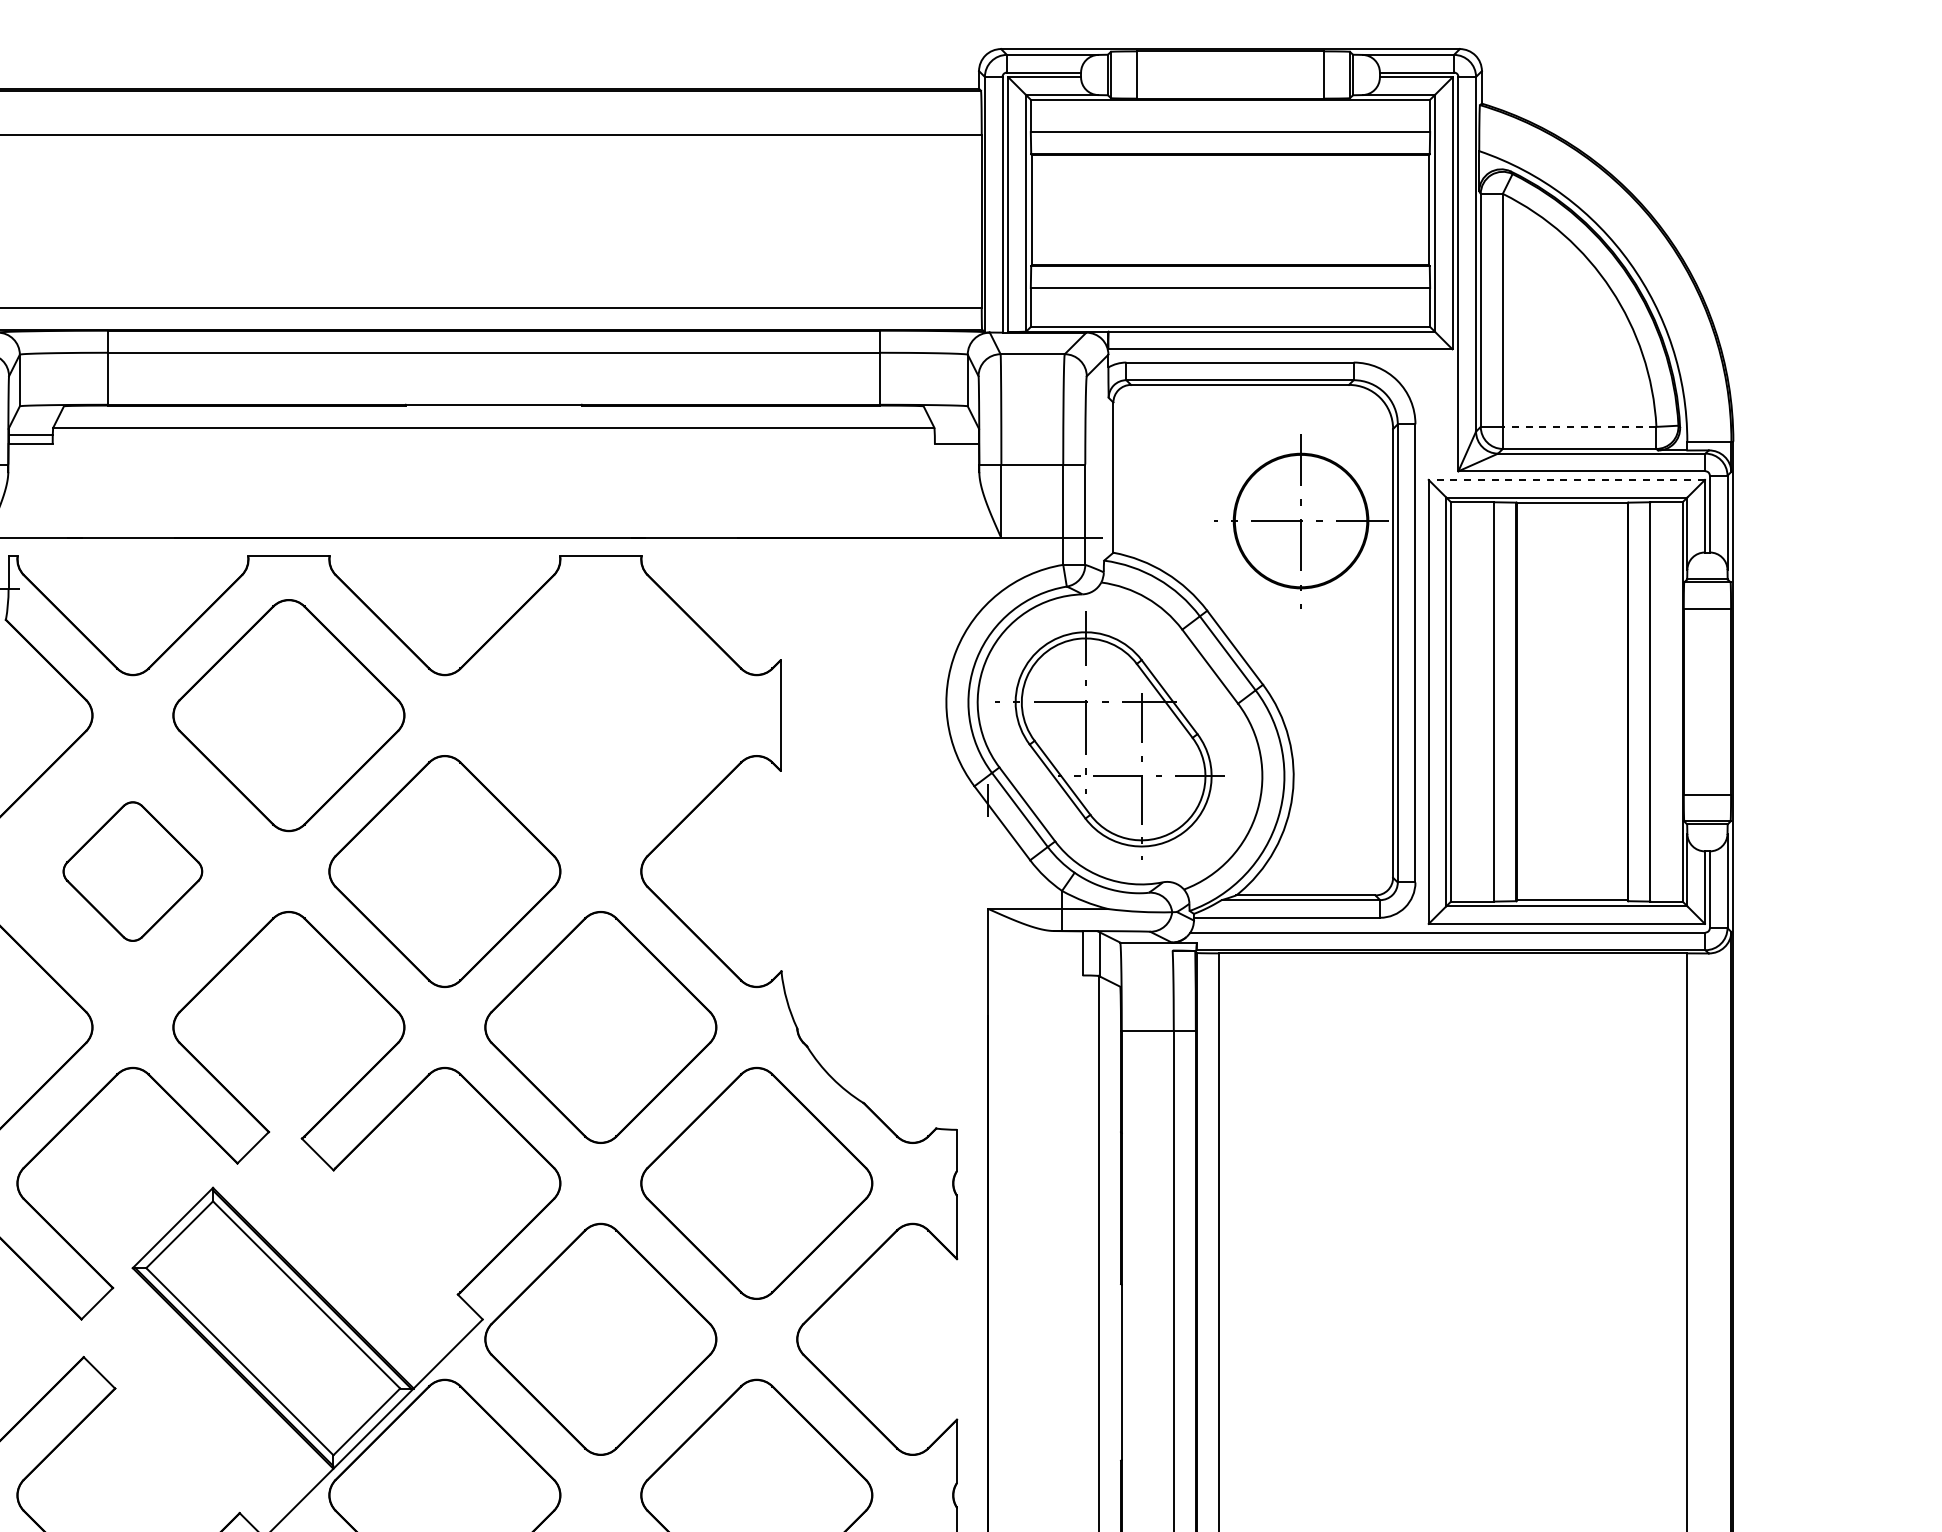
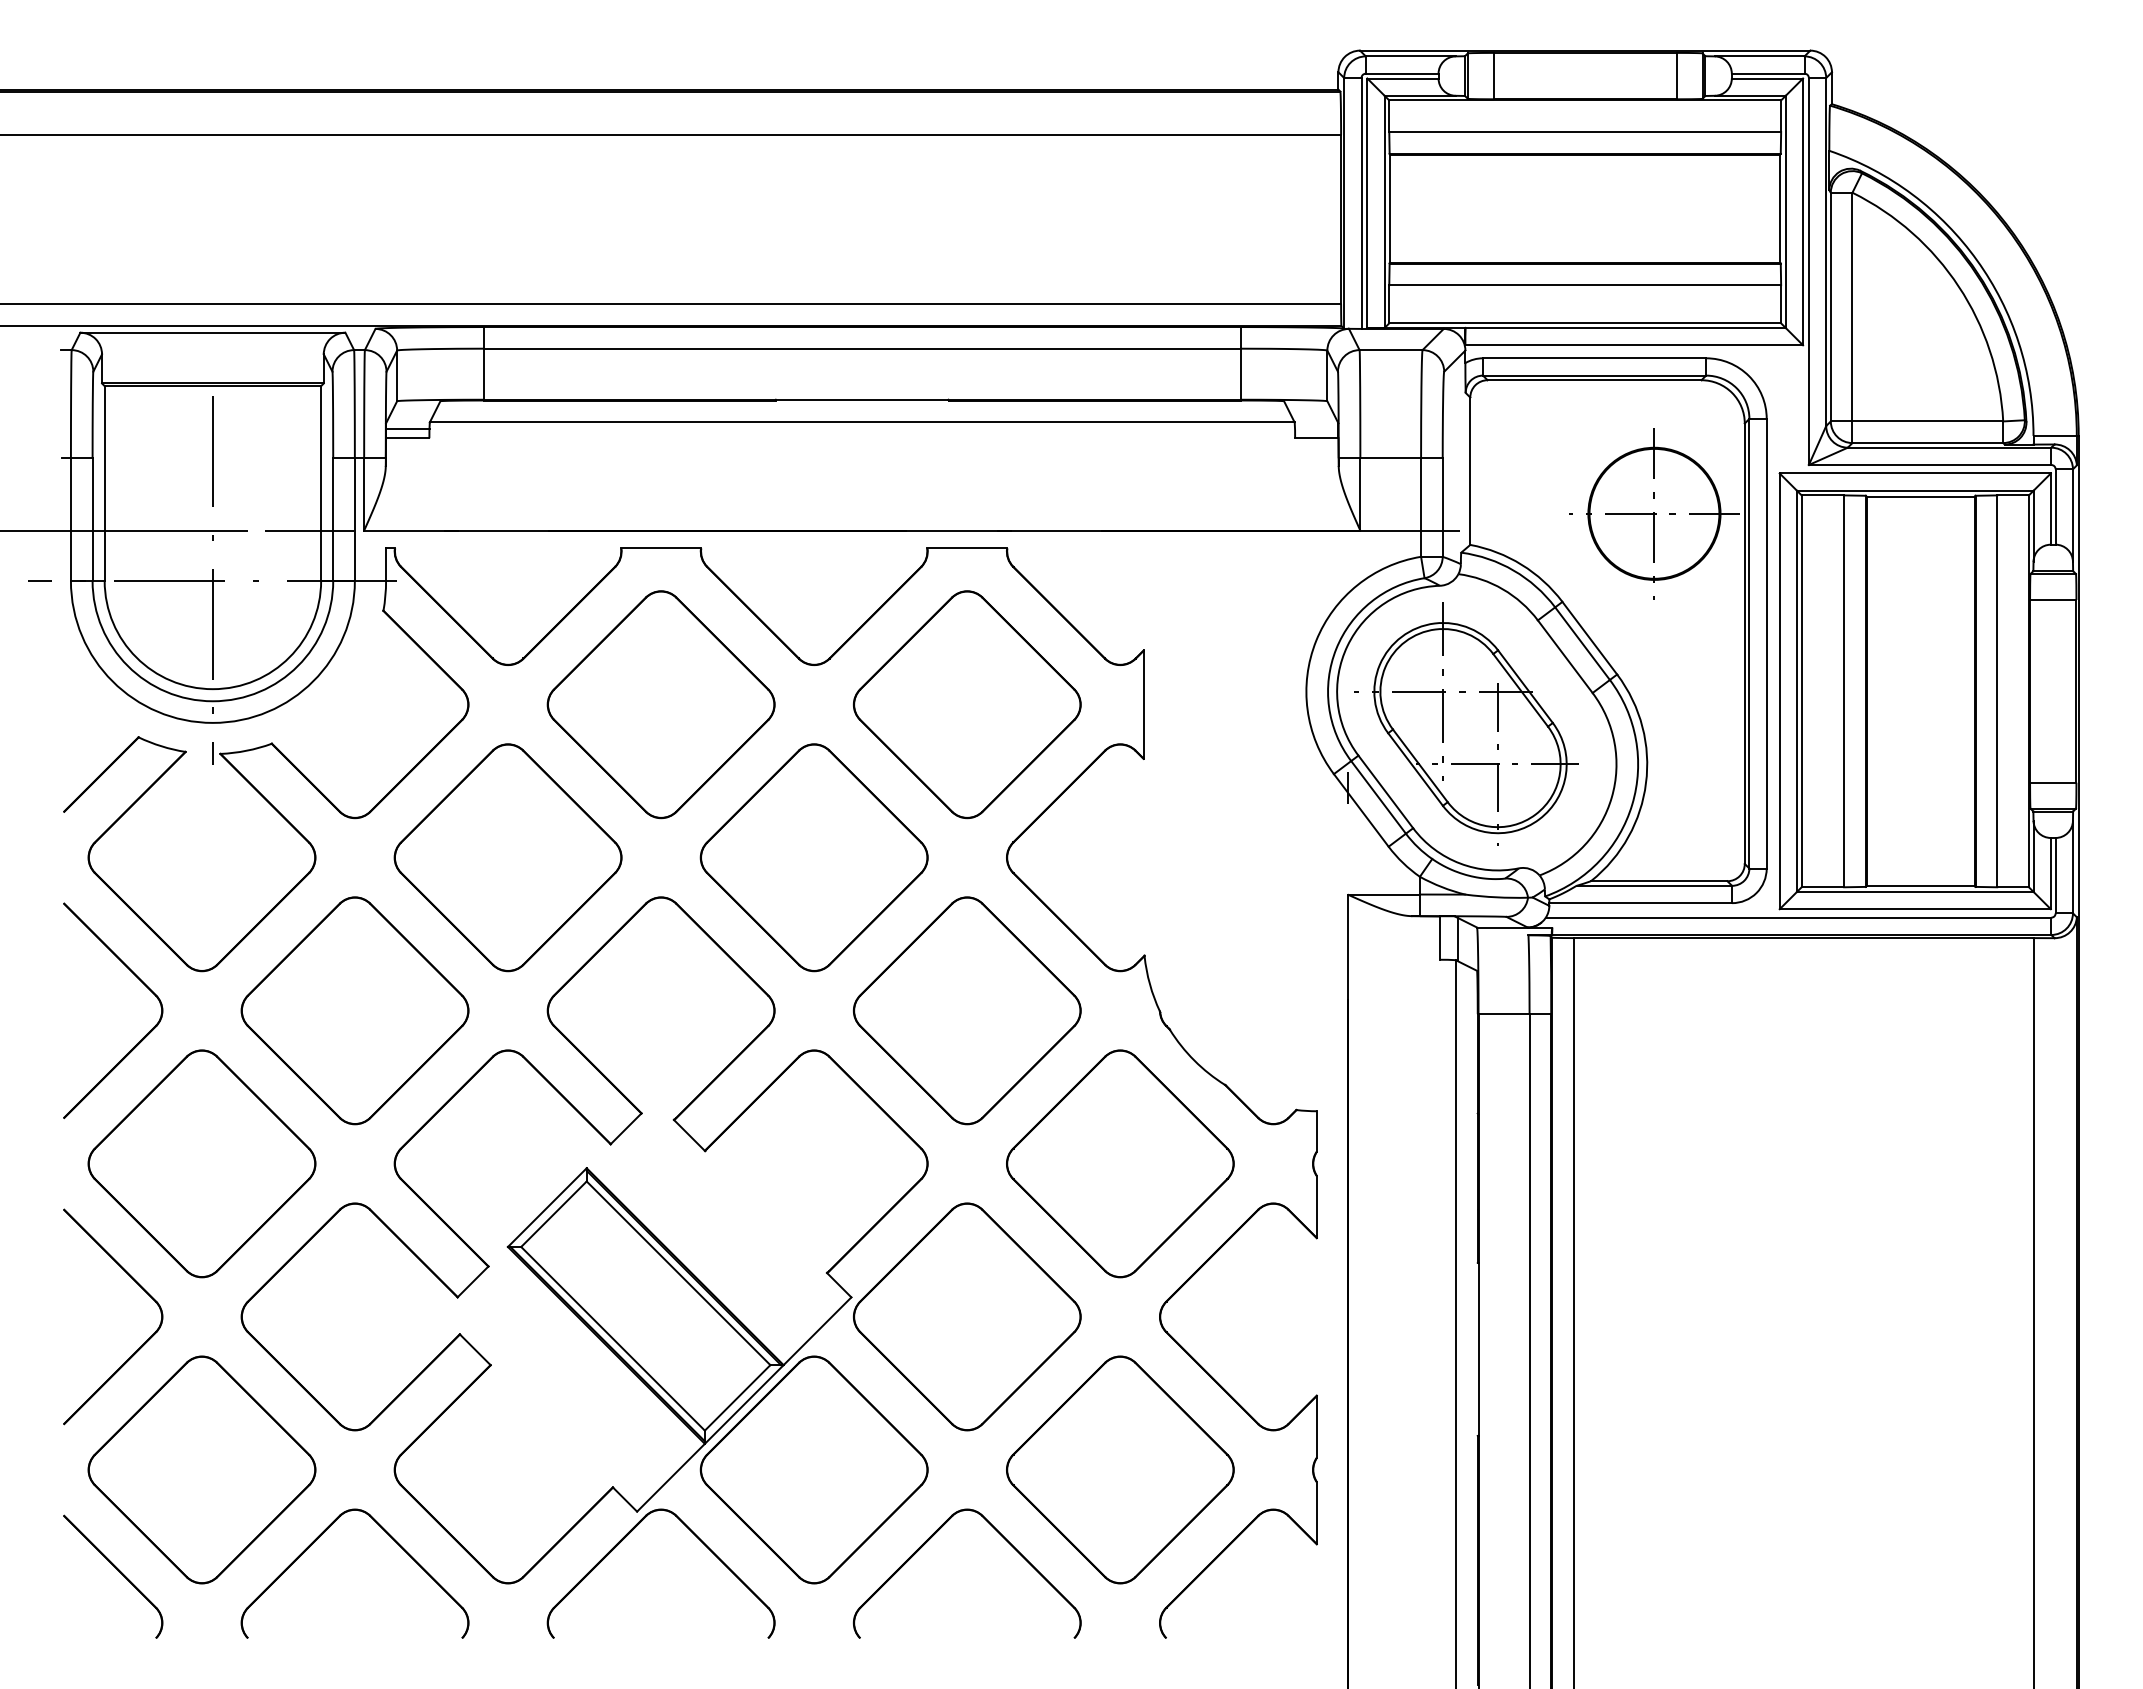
line: (1579, 426) -> (1927, 421), dashed -> solid
line: (1567, 479) -> (1915, 473), dashed -> solid
part: (600, 715) -> (966, 704), added
part: (132, 871) -> (507, 857), size x1.67

